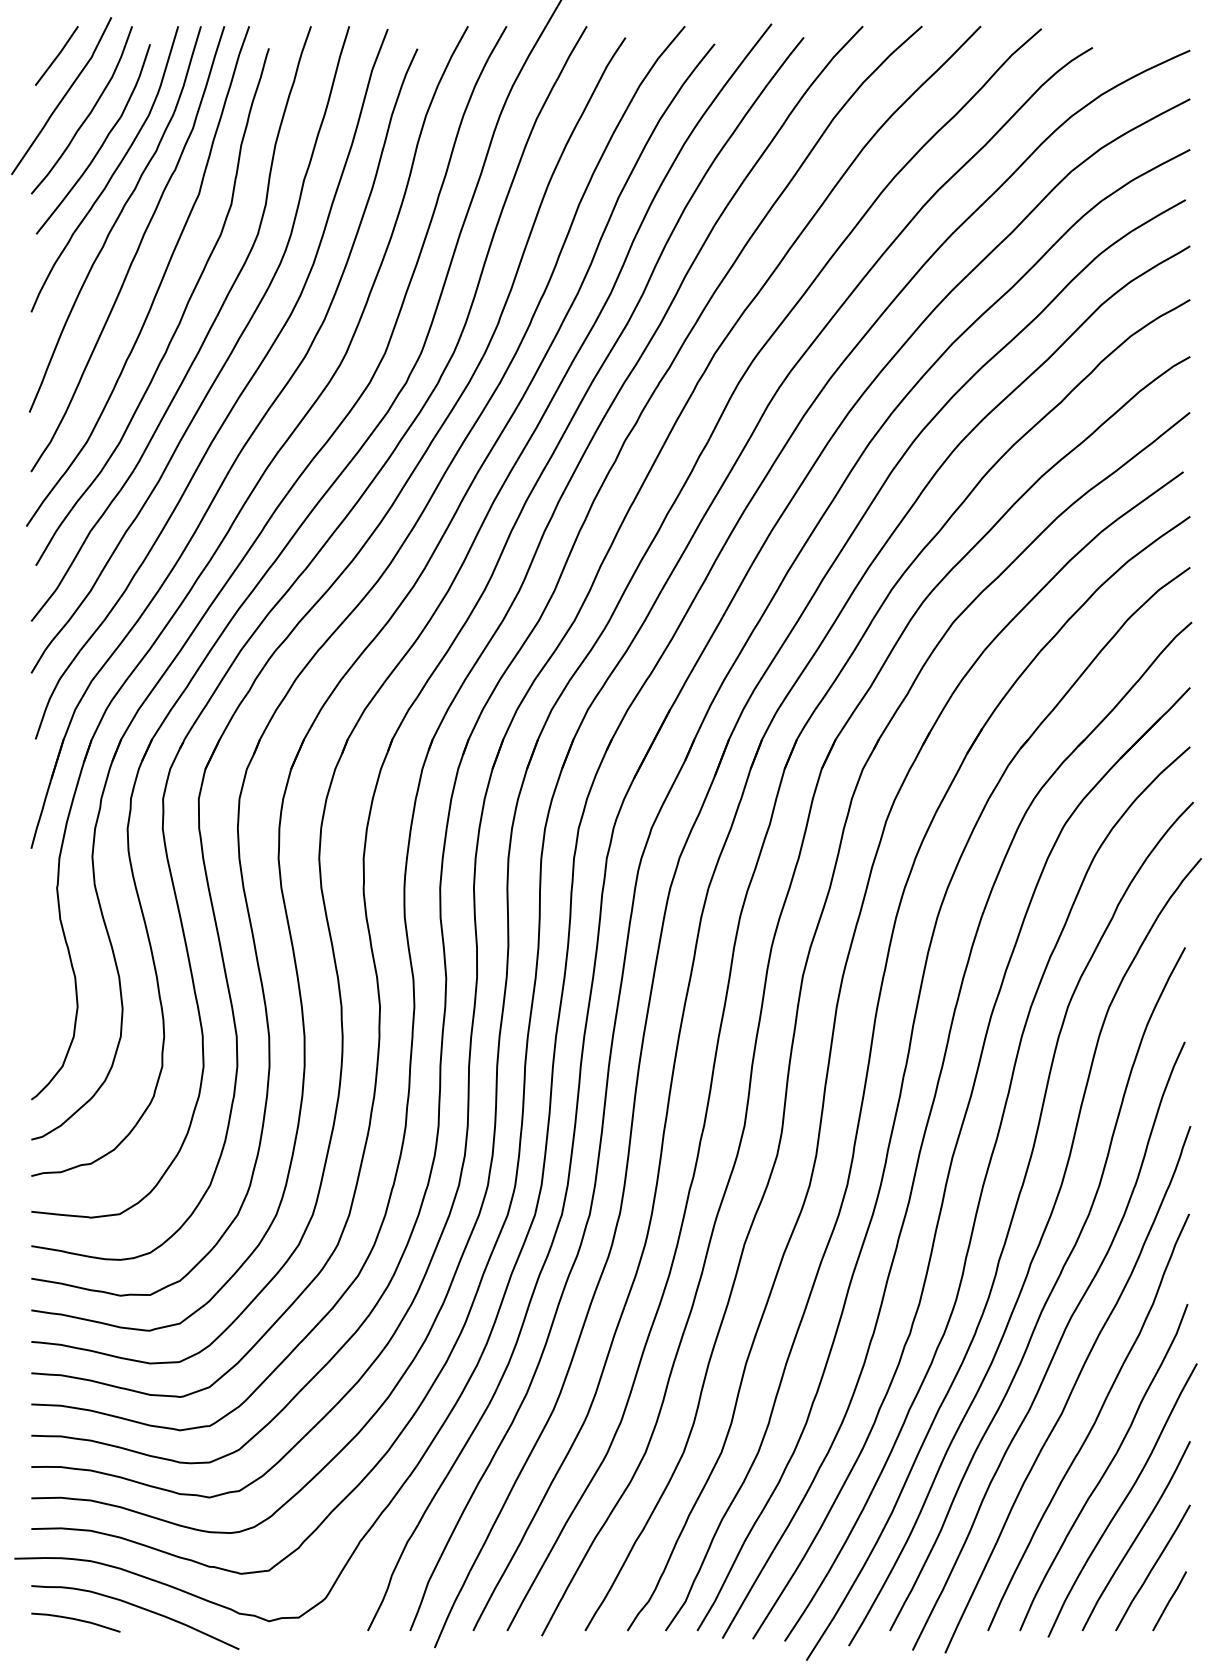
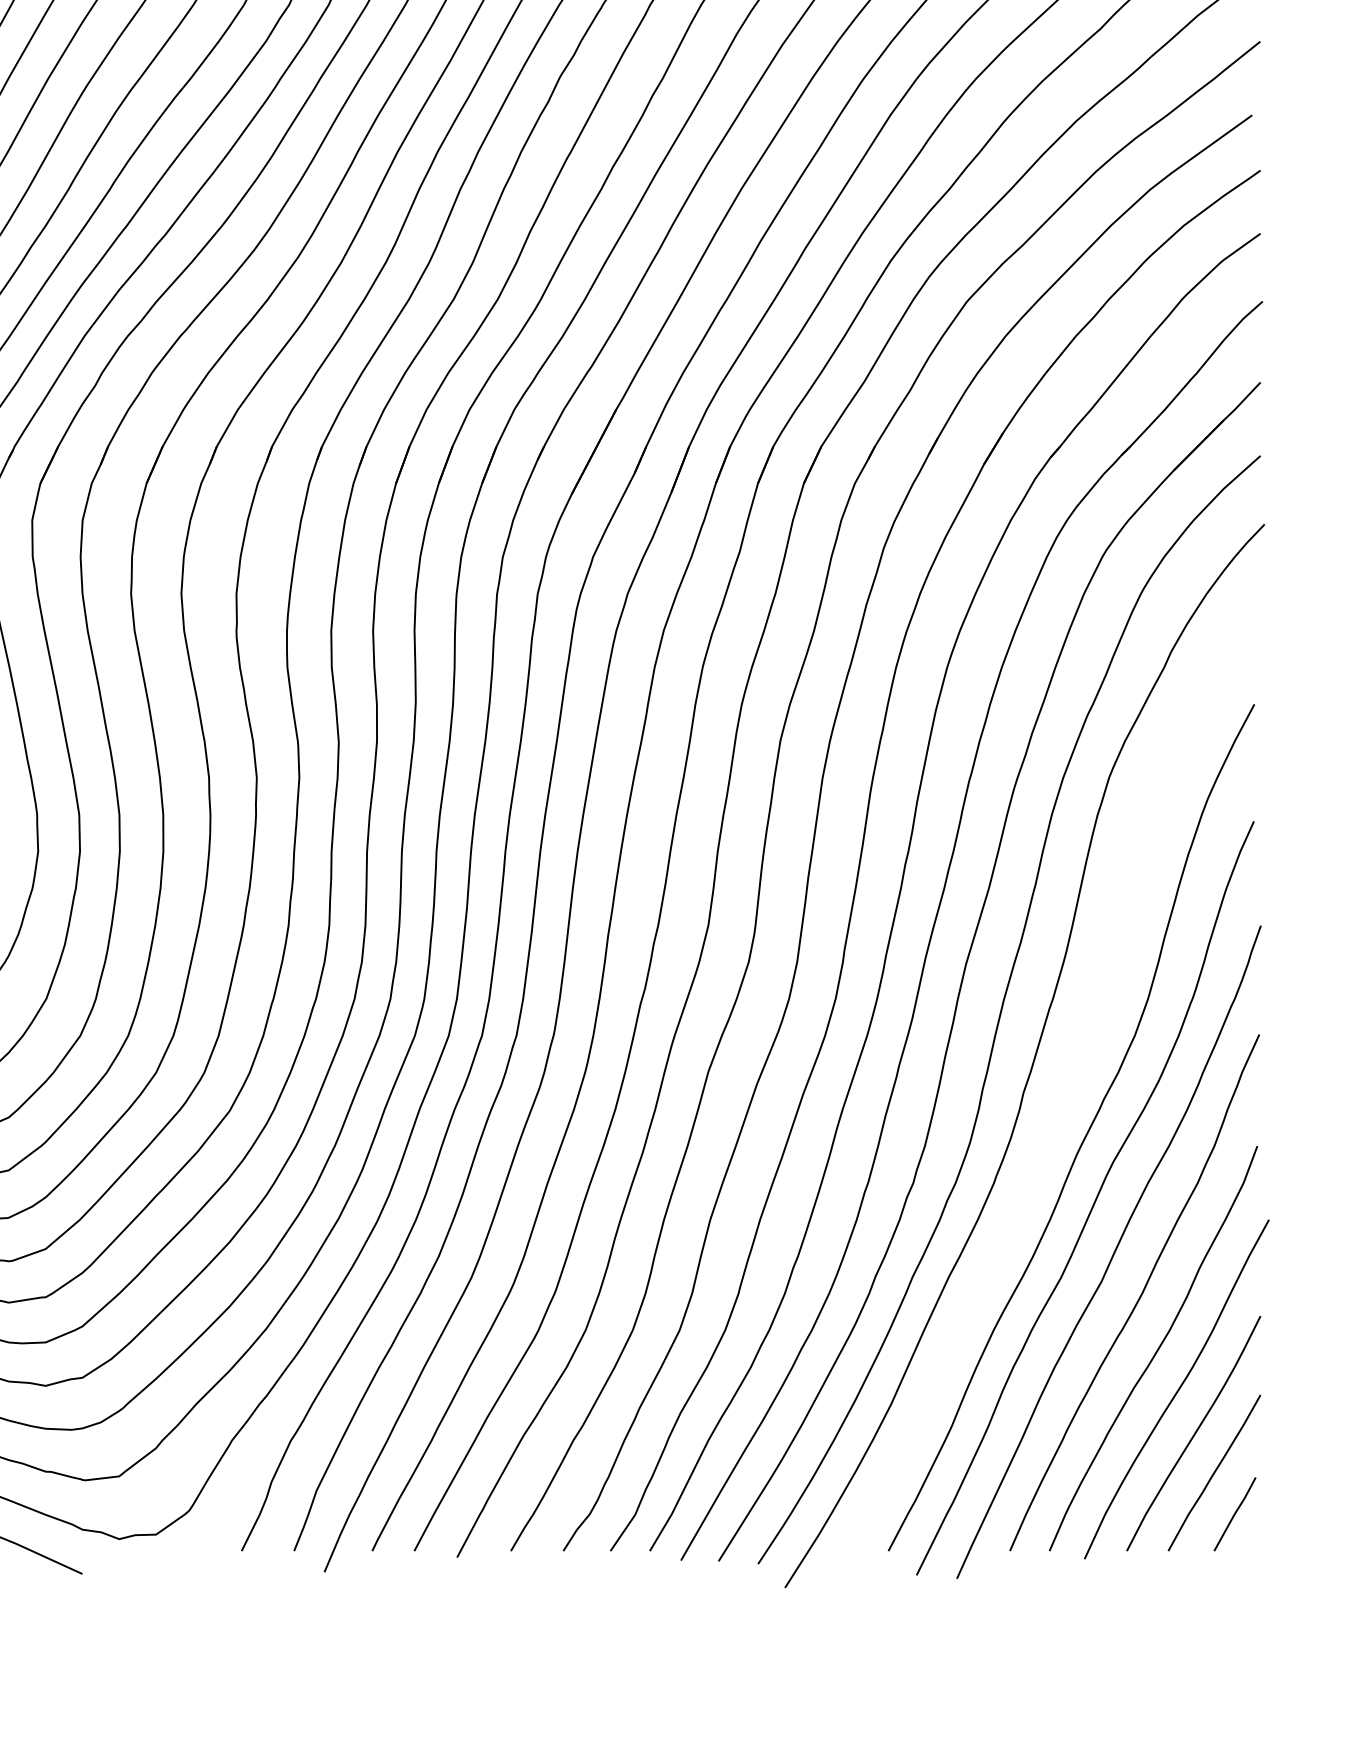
curve: (1032, 1256) -> (1065, 1087), removed

